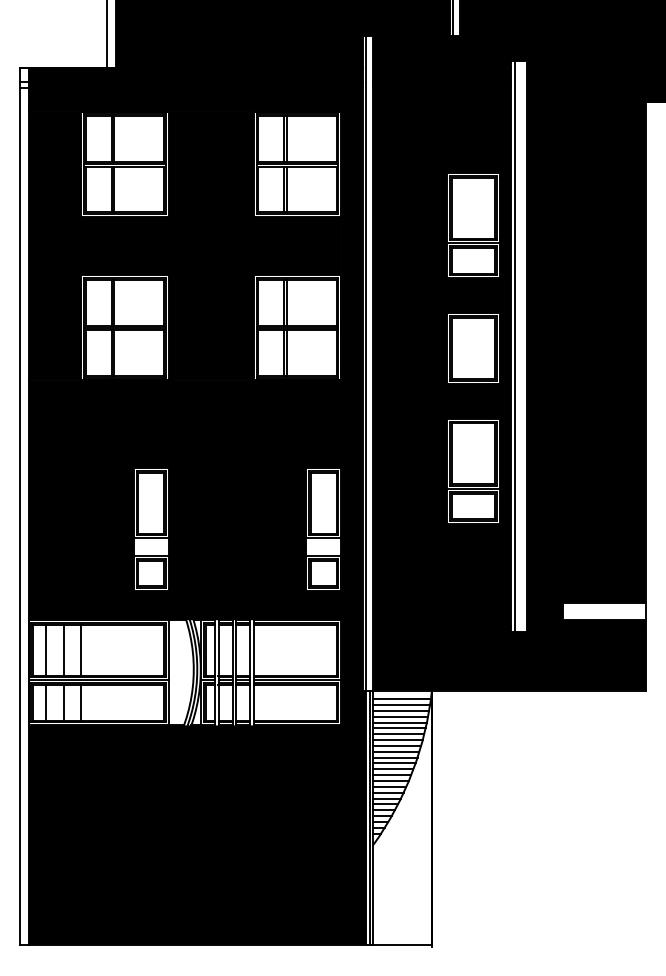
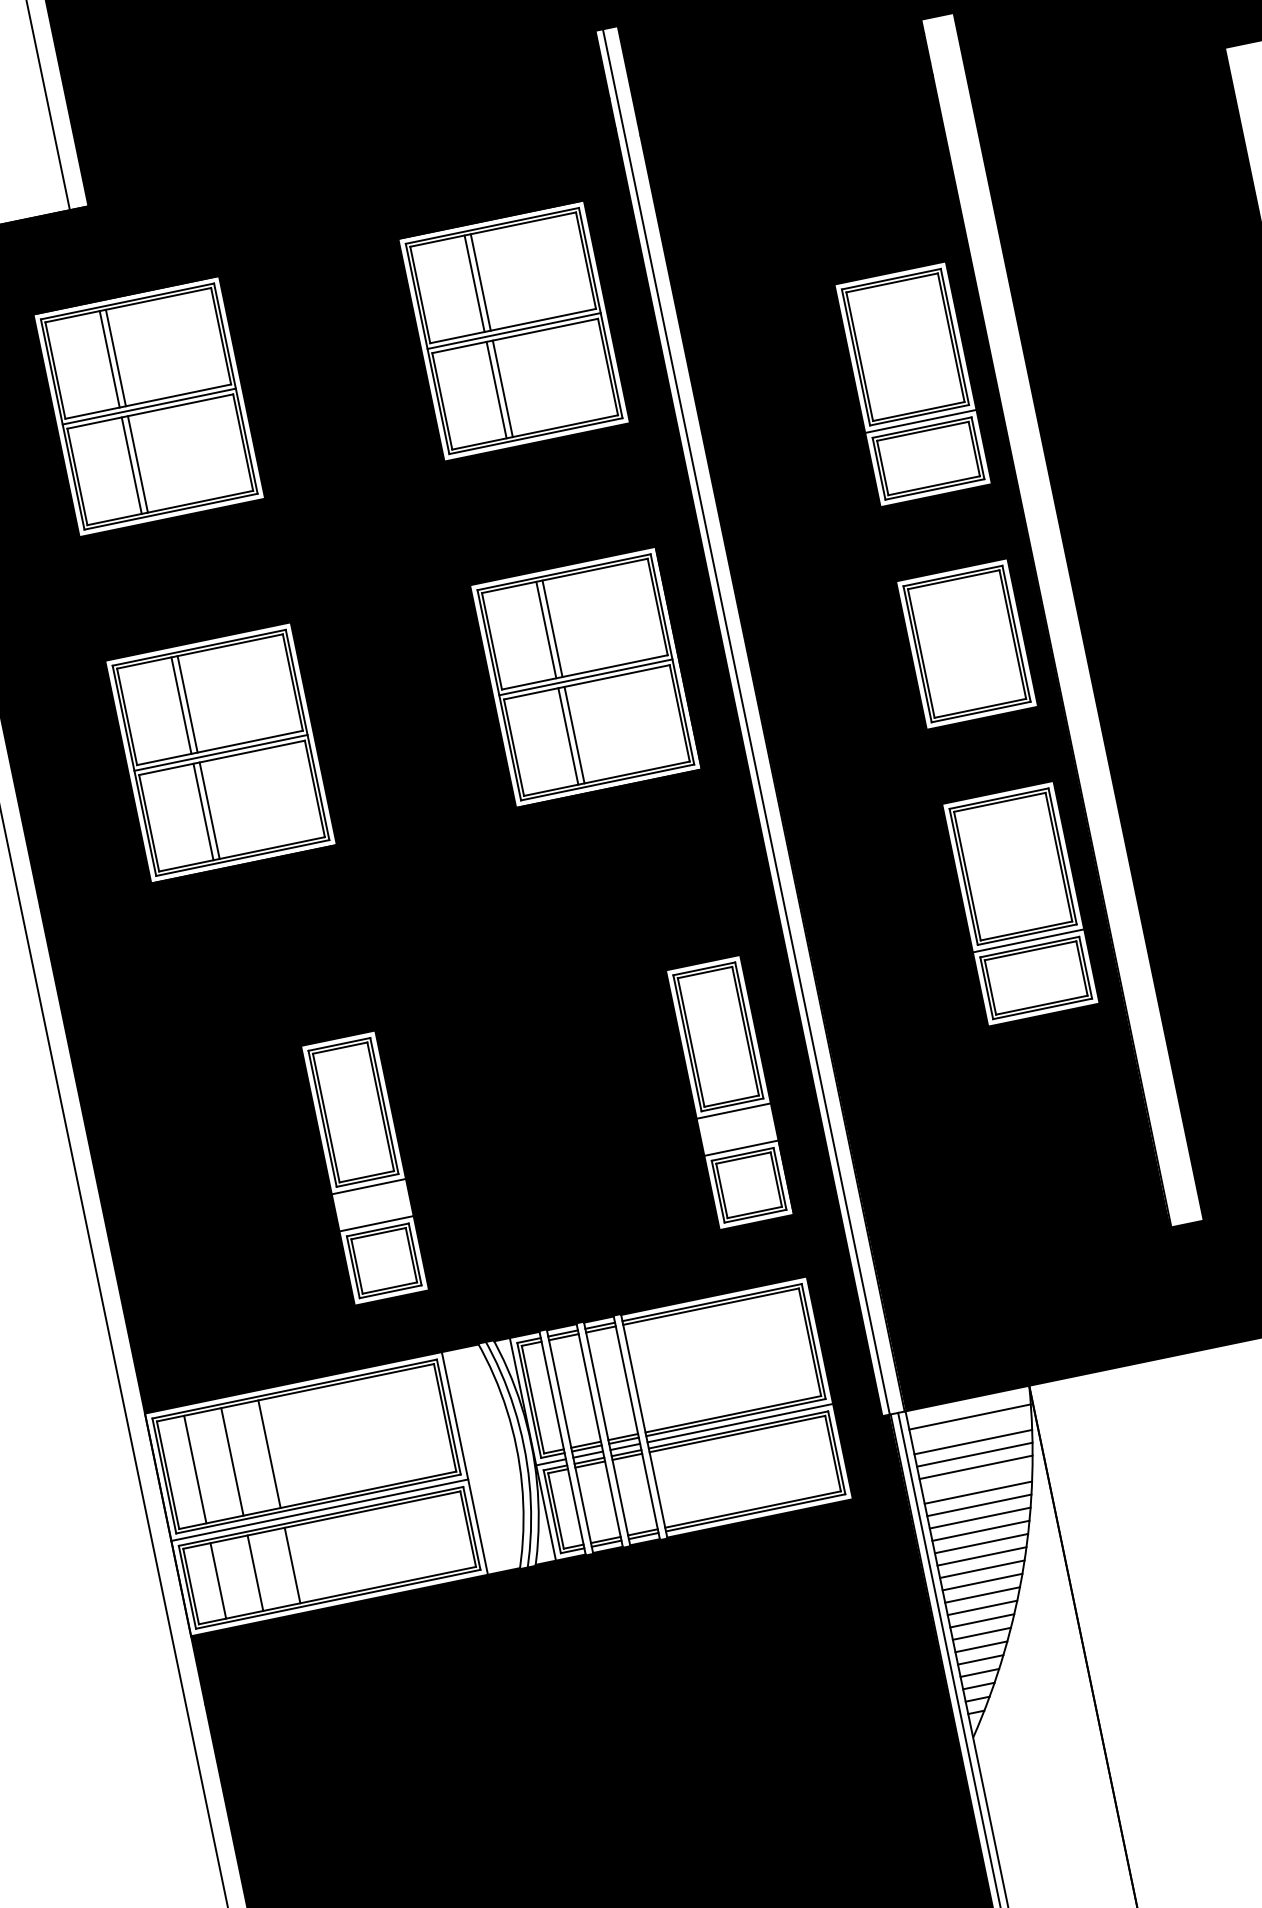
line: (514, 346) -> (1053, 621), removed
line: (401, 705) -> (971, 1430), removed
line: (399, 728) -> (977, 1480), removed

